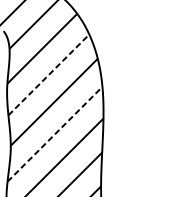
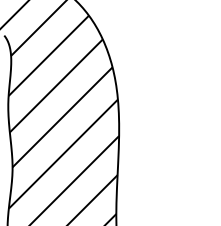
line: (49, 75) -> (56, 86), dashed -> solid
line: (55, 134) -> (63, 154), dashed -> solid

